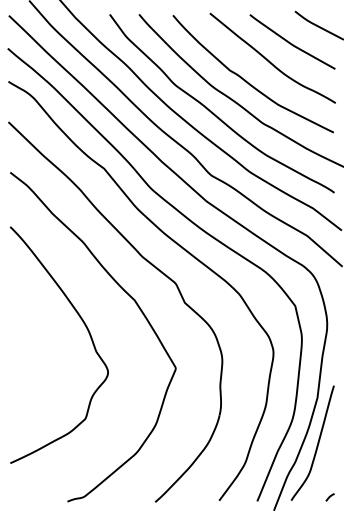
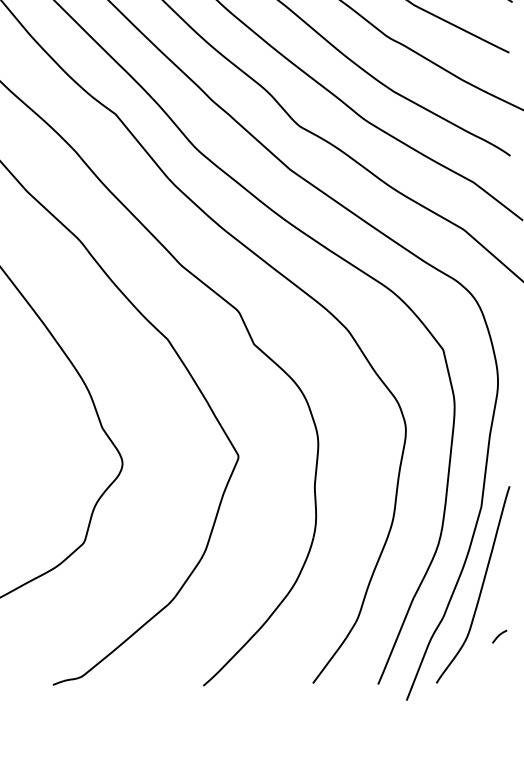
curve: (329, 497) -> (498, 636), moved

